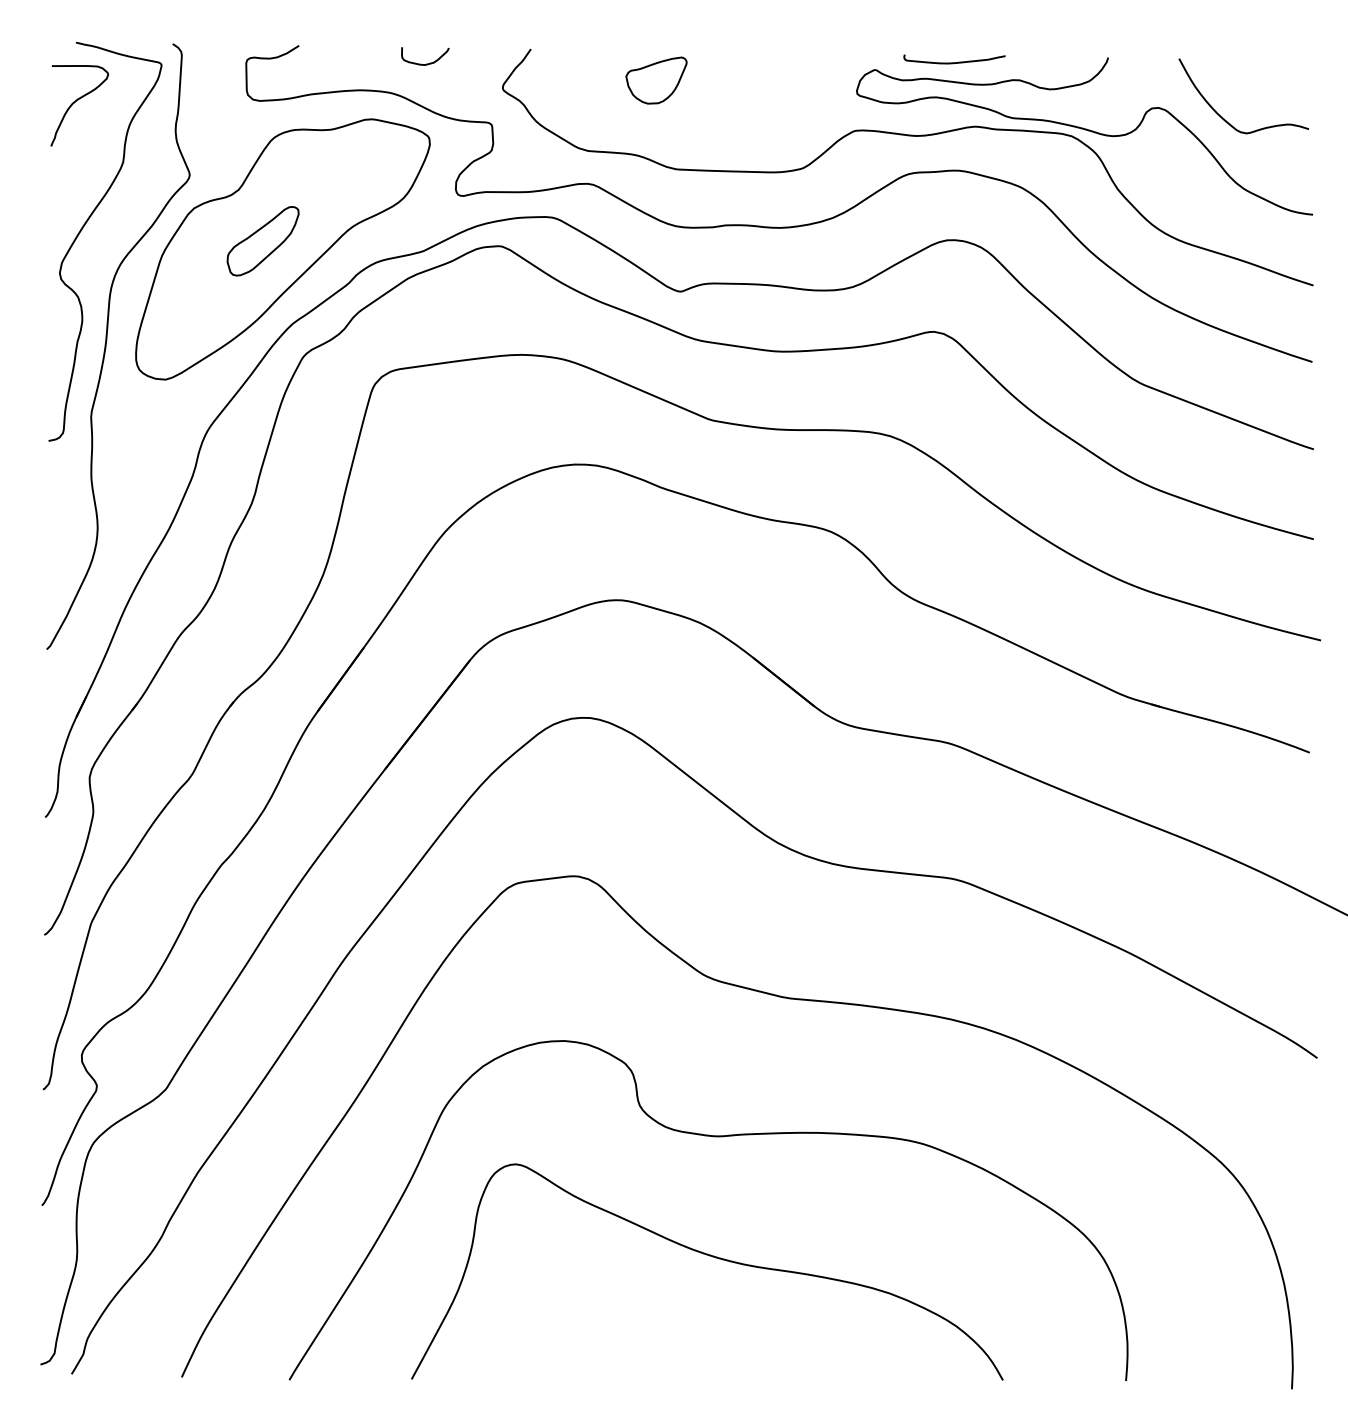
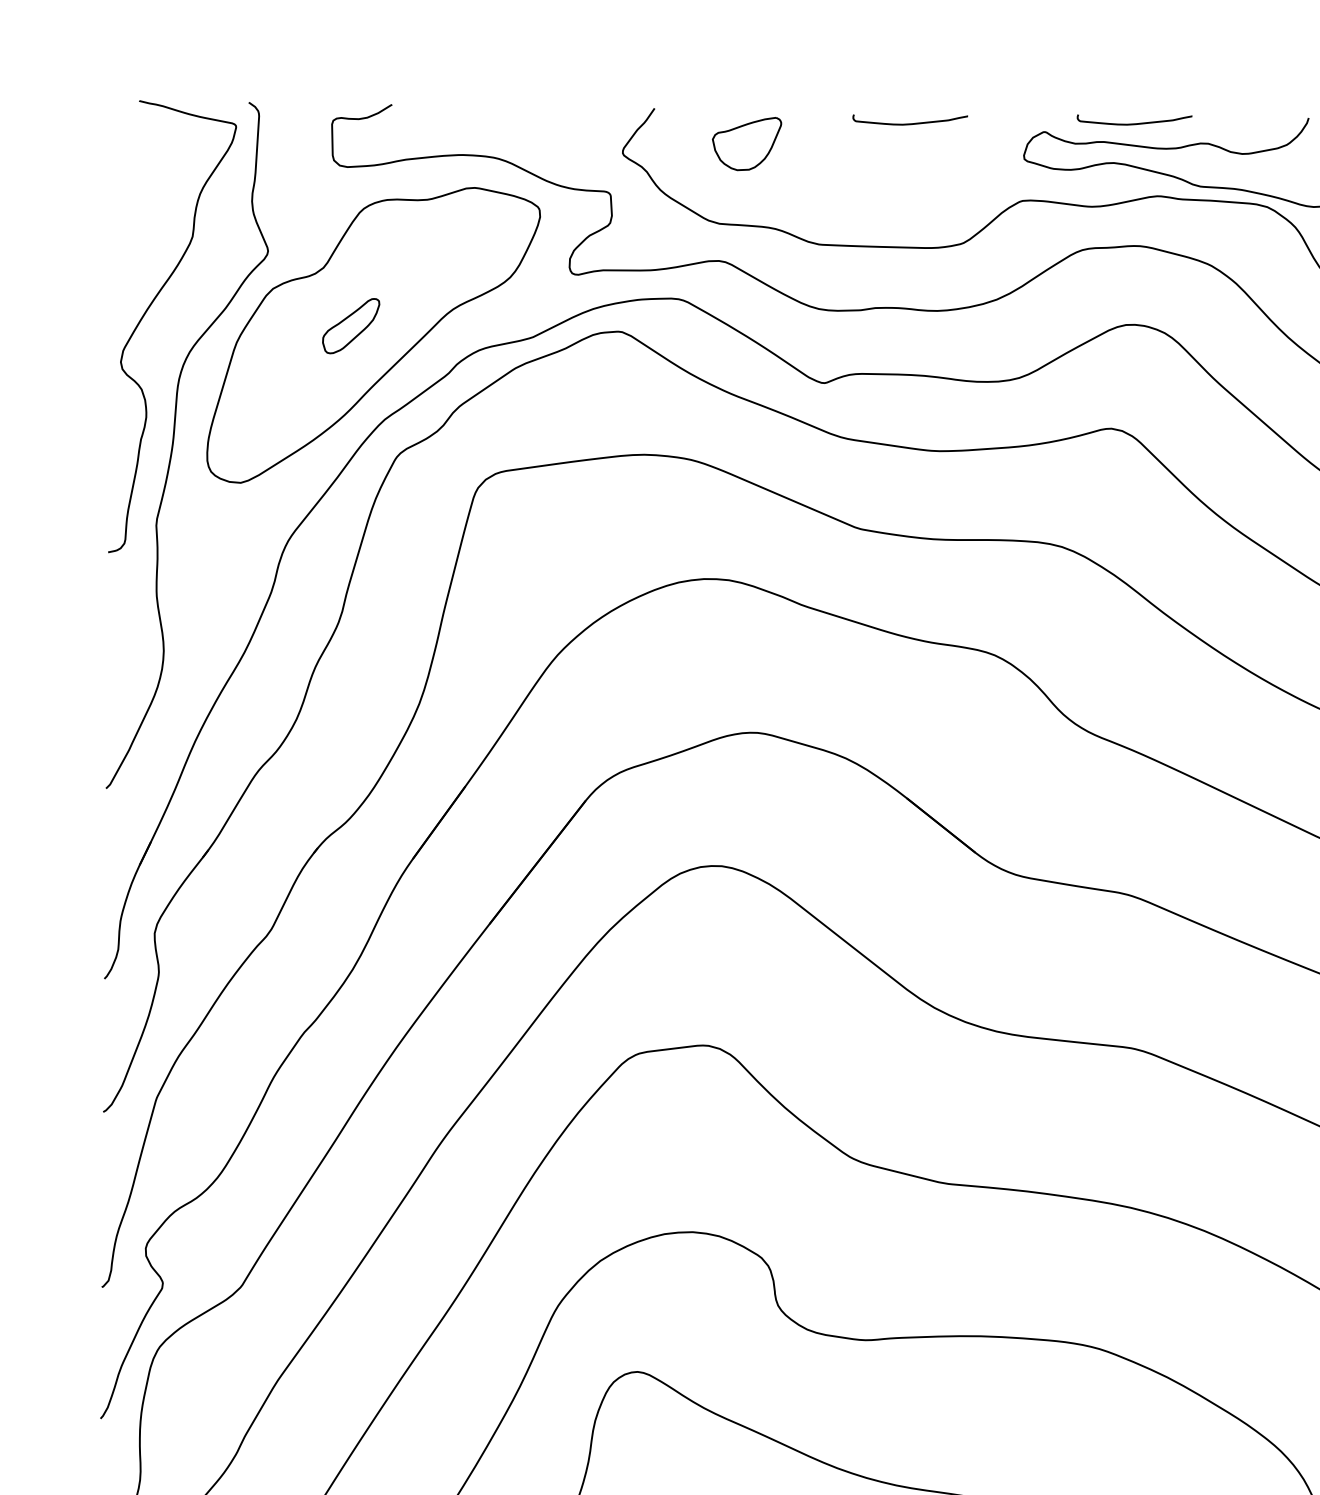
curve: (756, 62) -> (910, 123), added
curve: (426, 63) -> (536, 124), removed
part: (656, 80) -> (747, 143), moved
curve: (76, 101) -> (139, 167), removed
part: (262, 241) -> (350, 326), size x0.7

